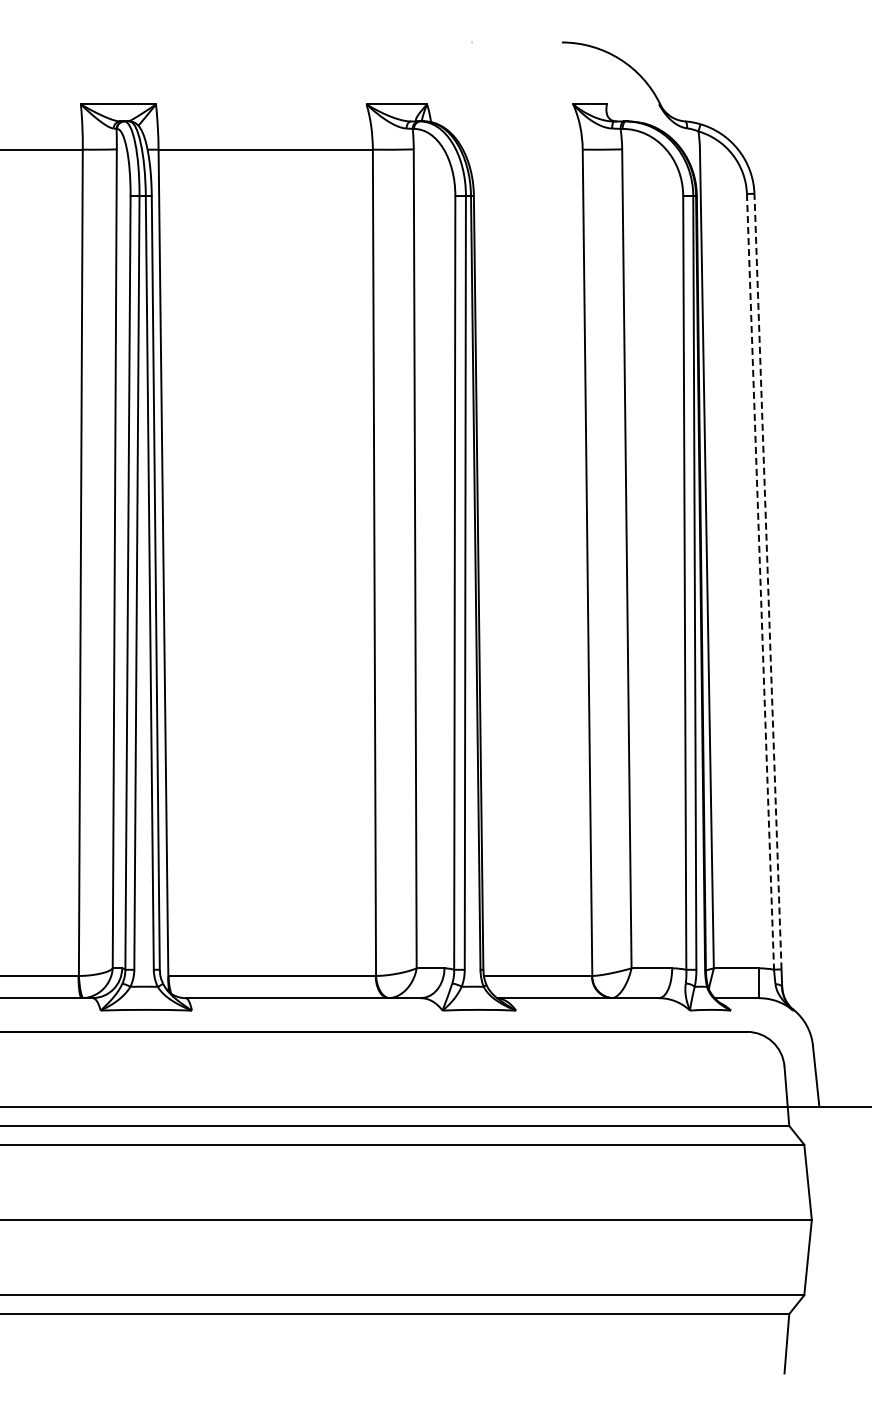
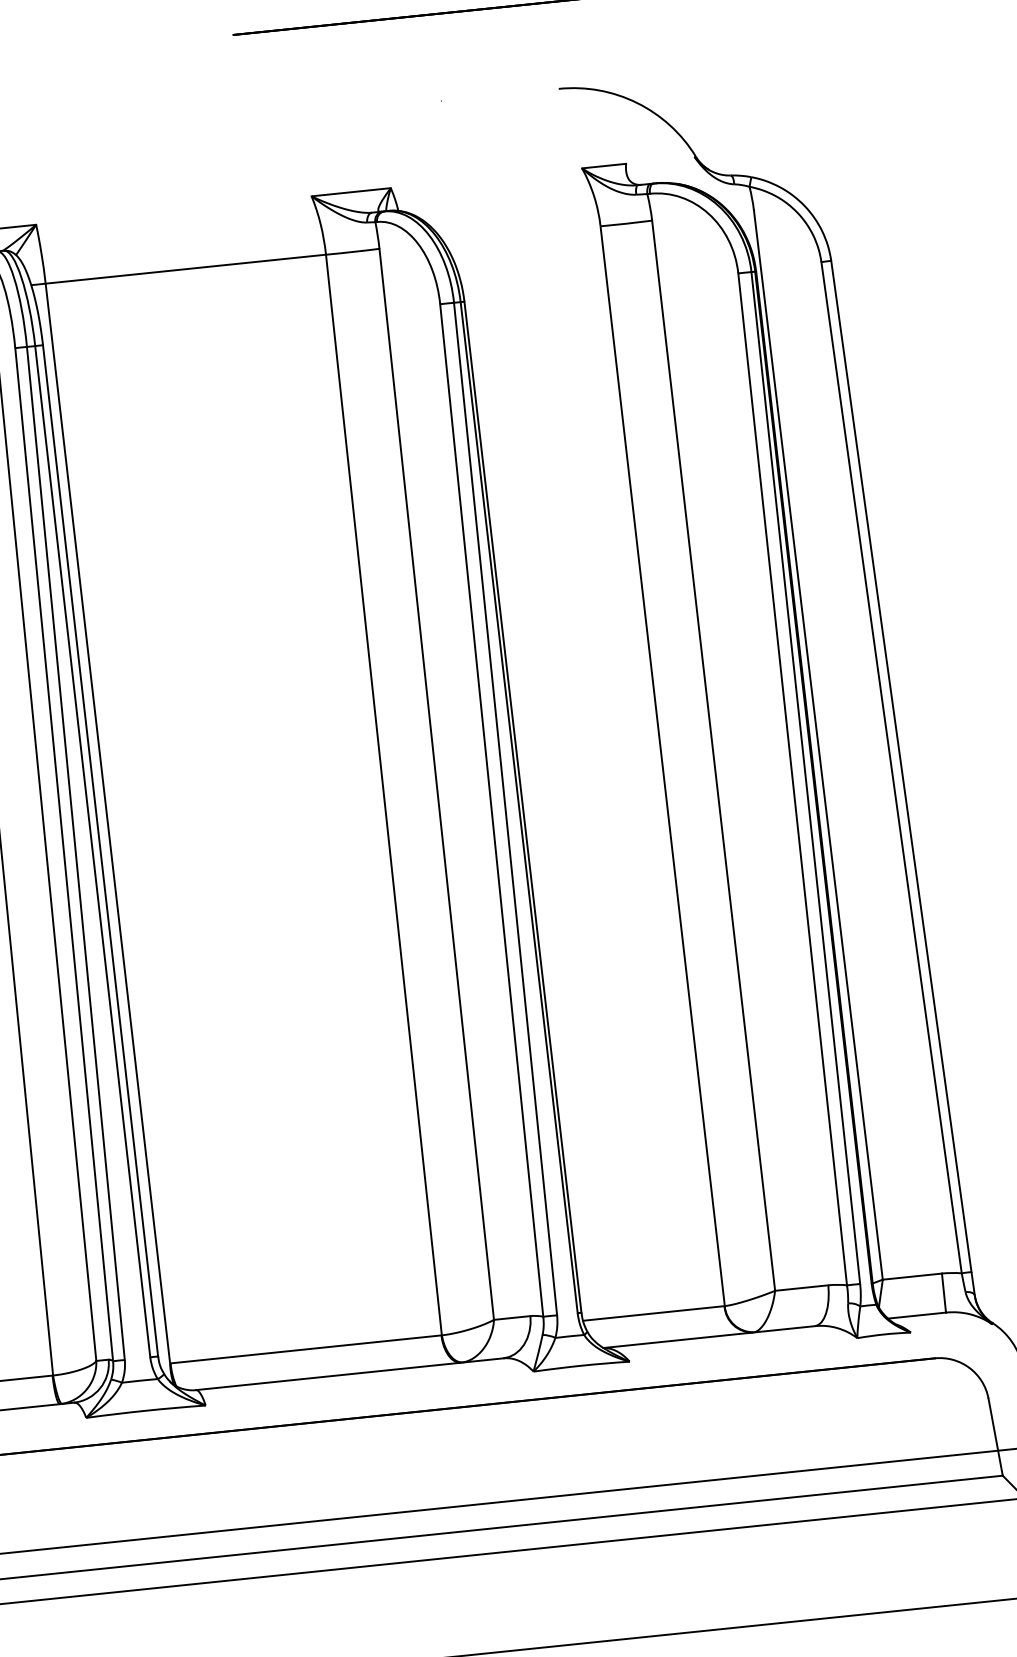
line: (767, 581) -> (900, 766), dashed -> solid
line: (760, 582) -> (891, 768), dashed -> solid

